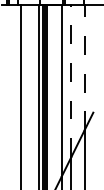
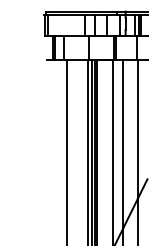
line: (84, 67) -> (137, 129), dashed -> solid
line: (71, 81) -> (123, 144), dashed -> solid

